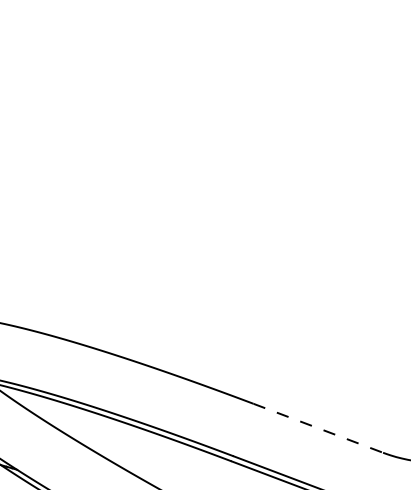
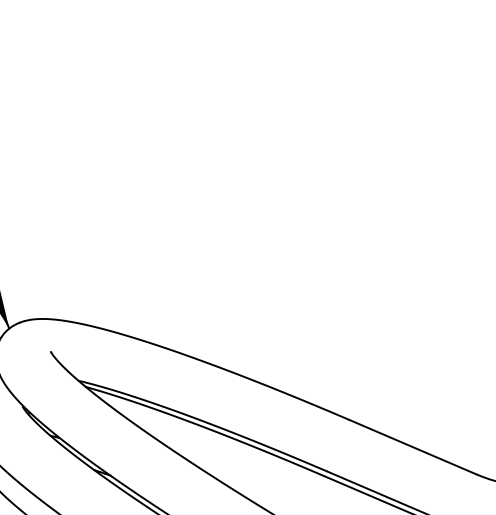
line: (318, 428) -> (413, 447), dashed -> solid

